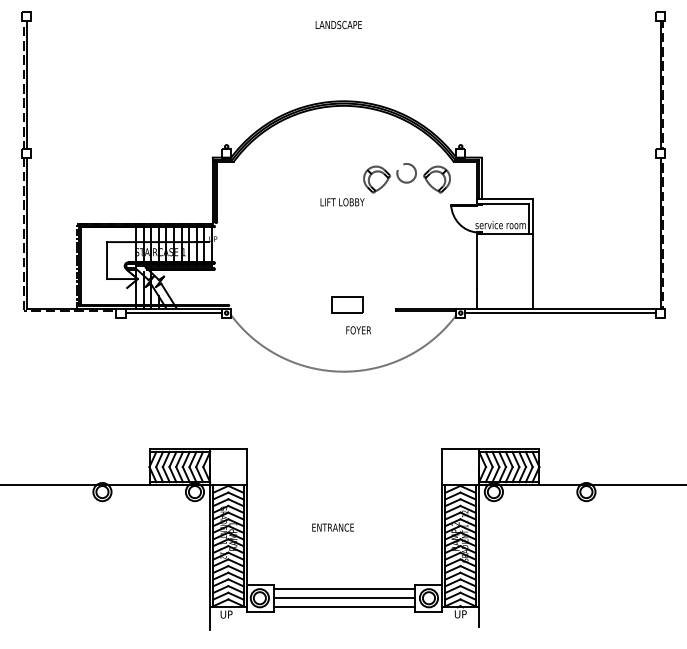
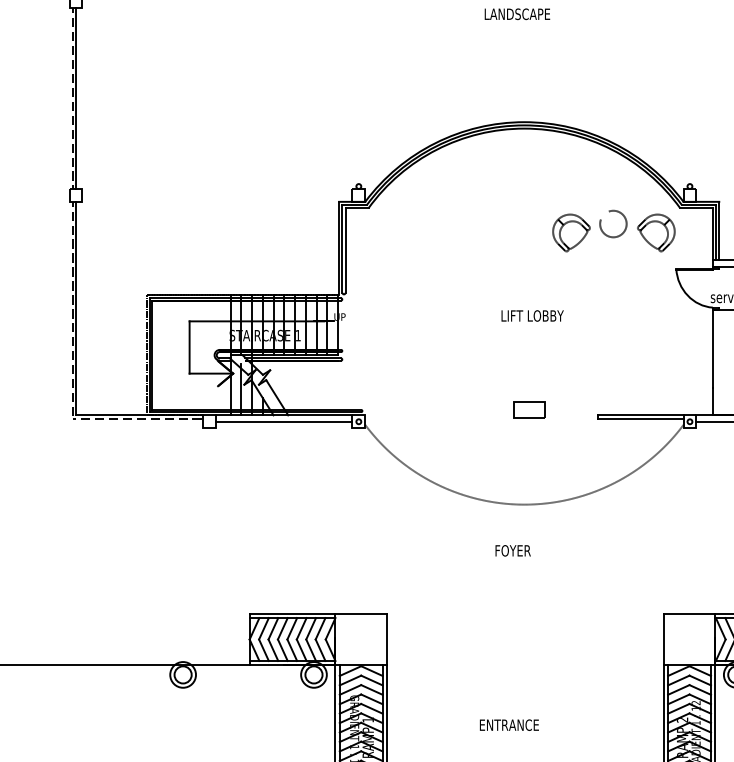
text: (342, 202) -> (532, 316), moved
part: (347, 304) -> (529, 409), size x0.71
text: (358, 330) -> (512, 551), moved

